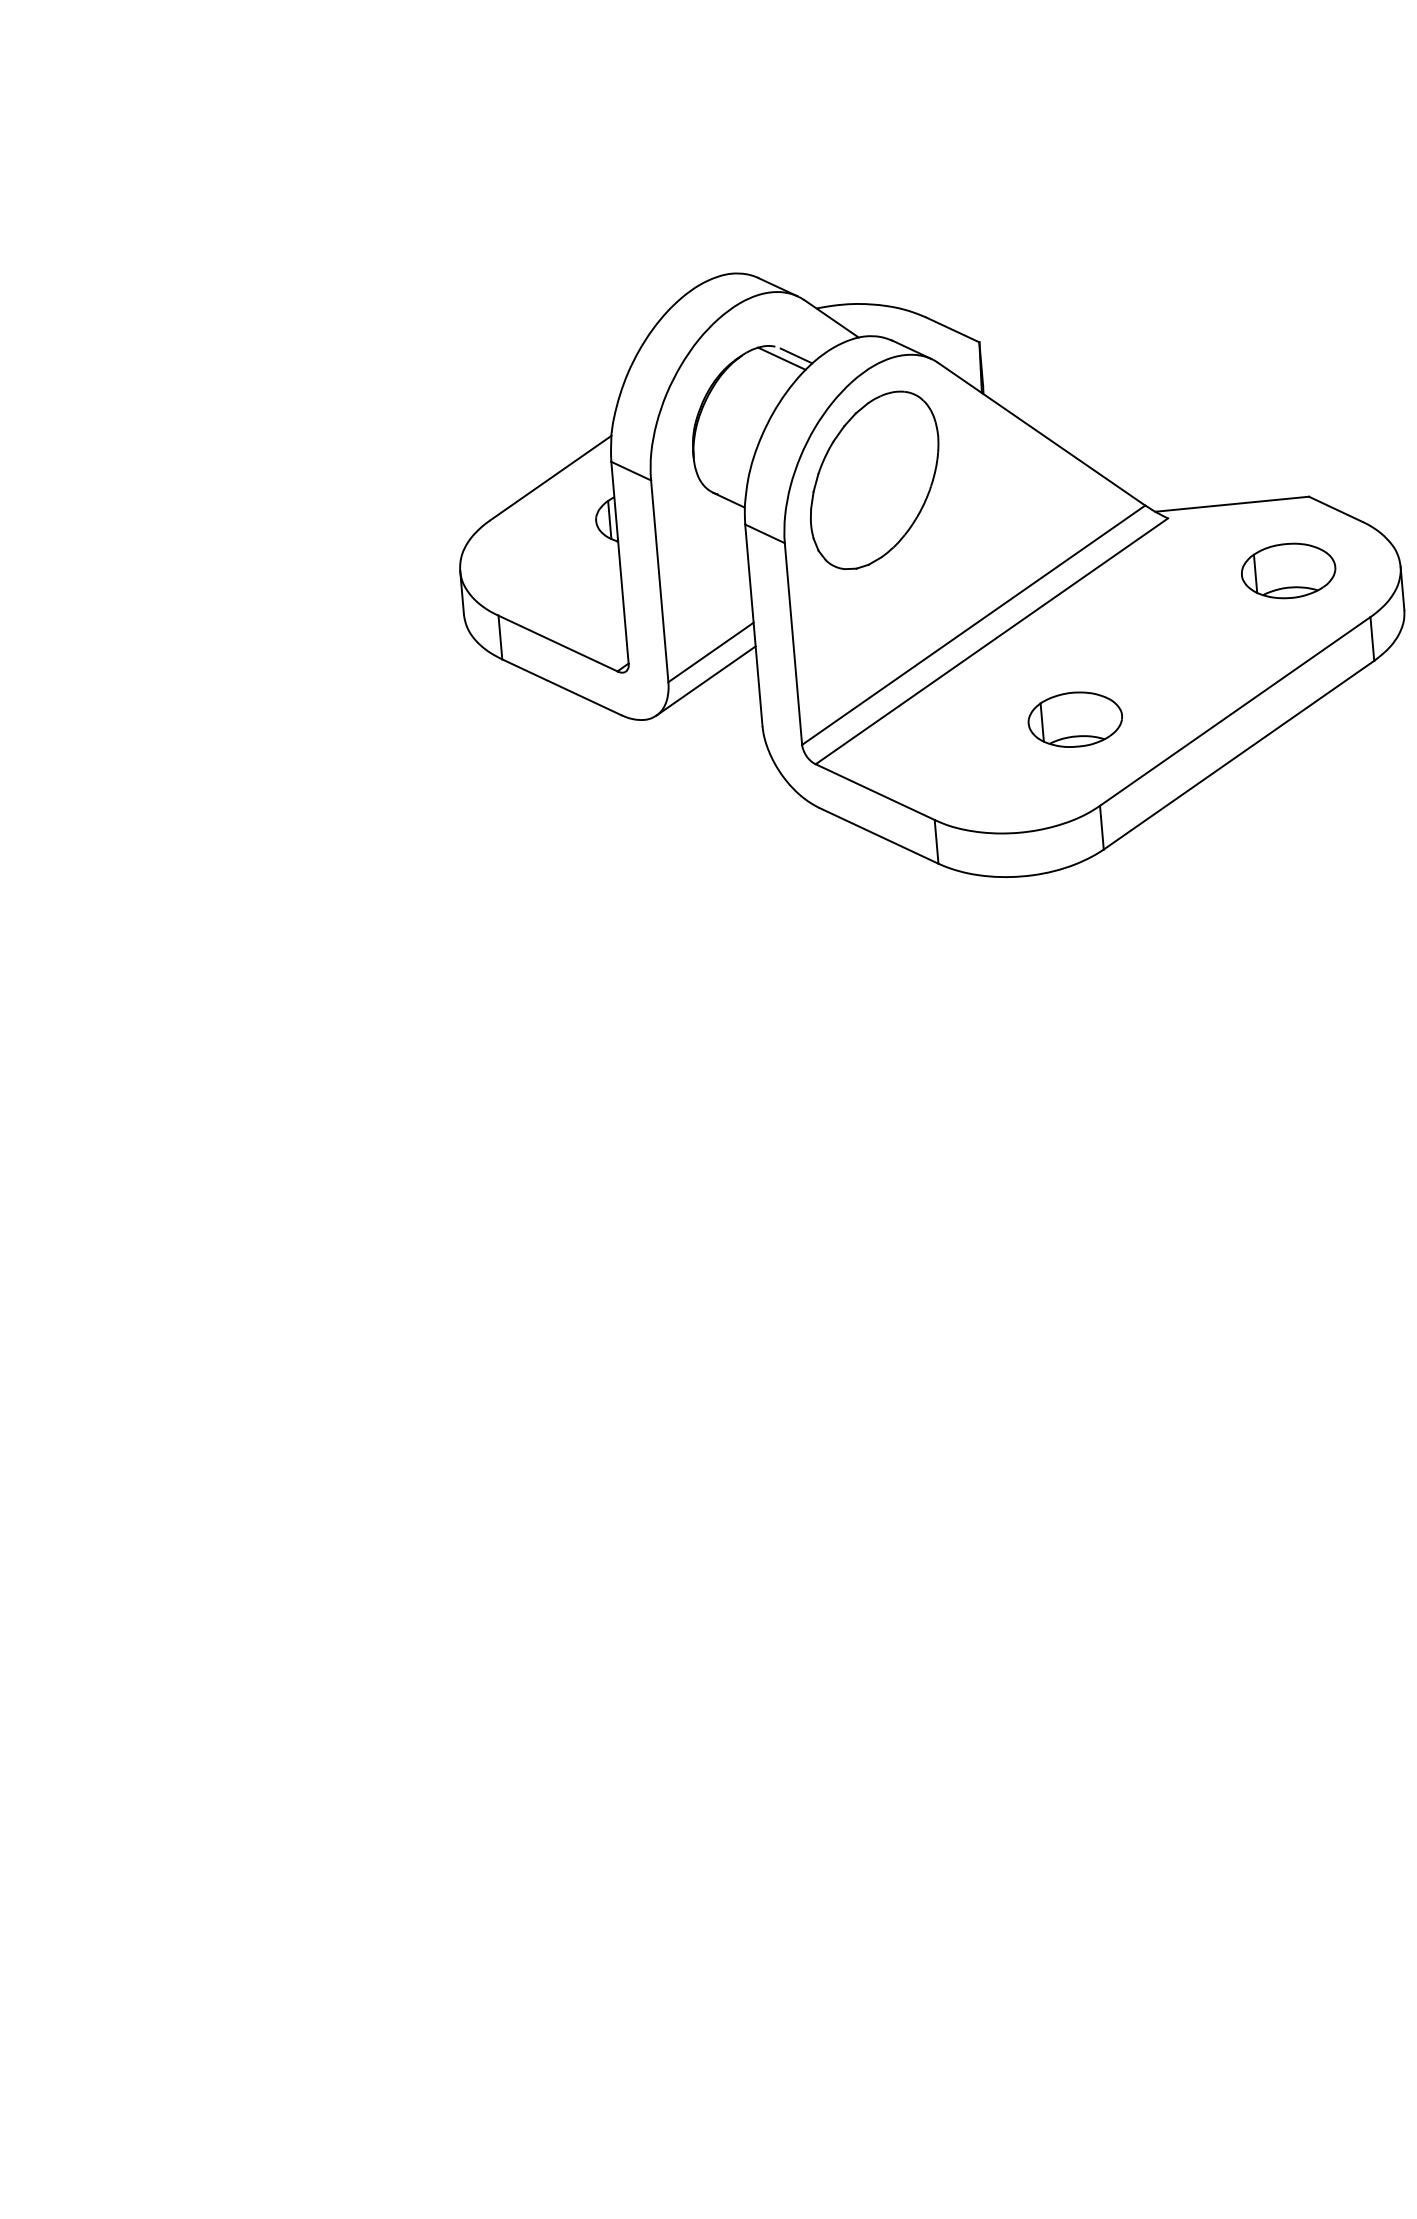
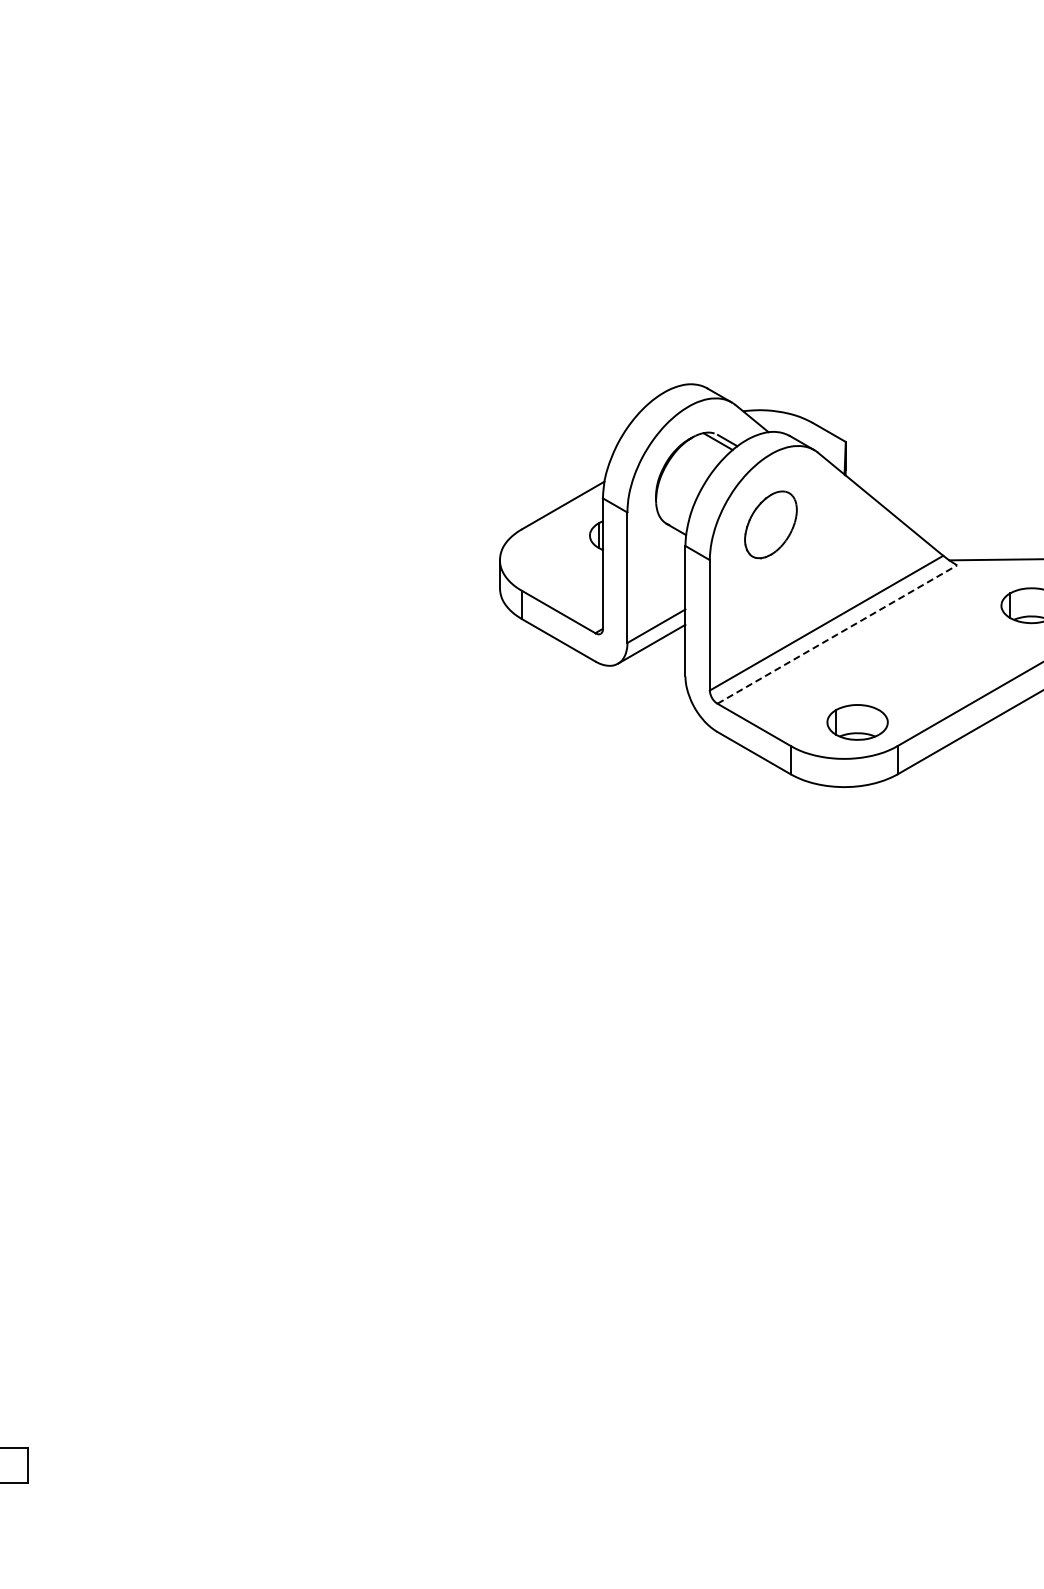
part: (873, 480) -> (770, 524), size x0.6
line: (992, 641) -> (837, 634), solid -> dashed
part: (1075, 719) -> (857, 722), moved

